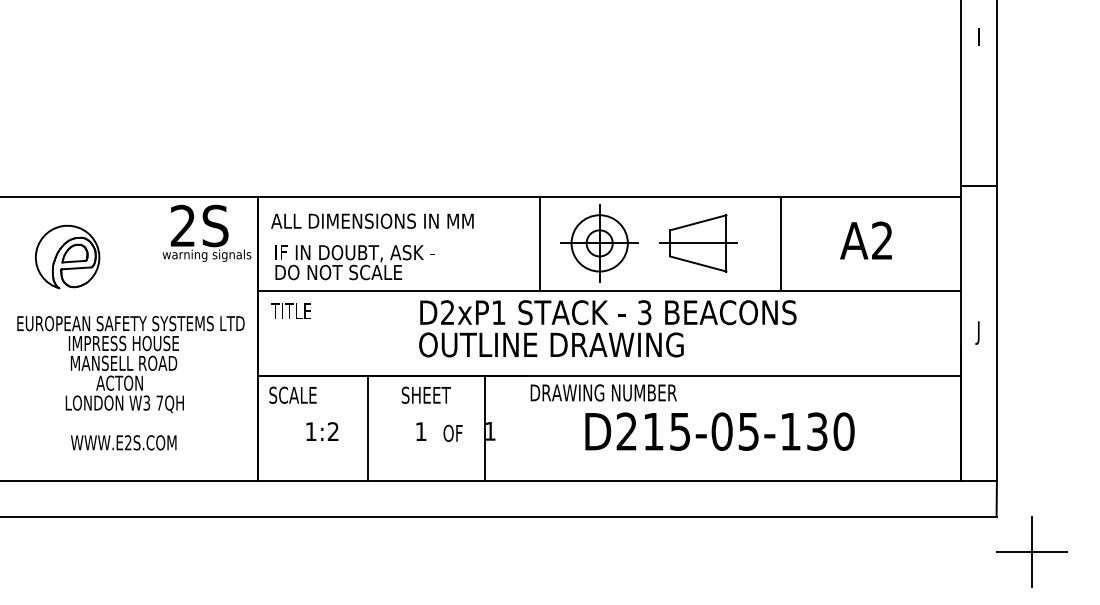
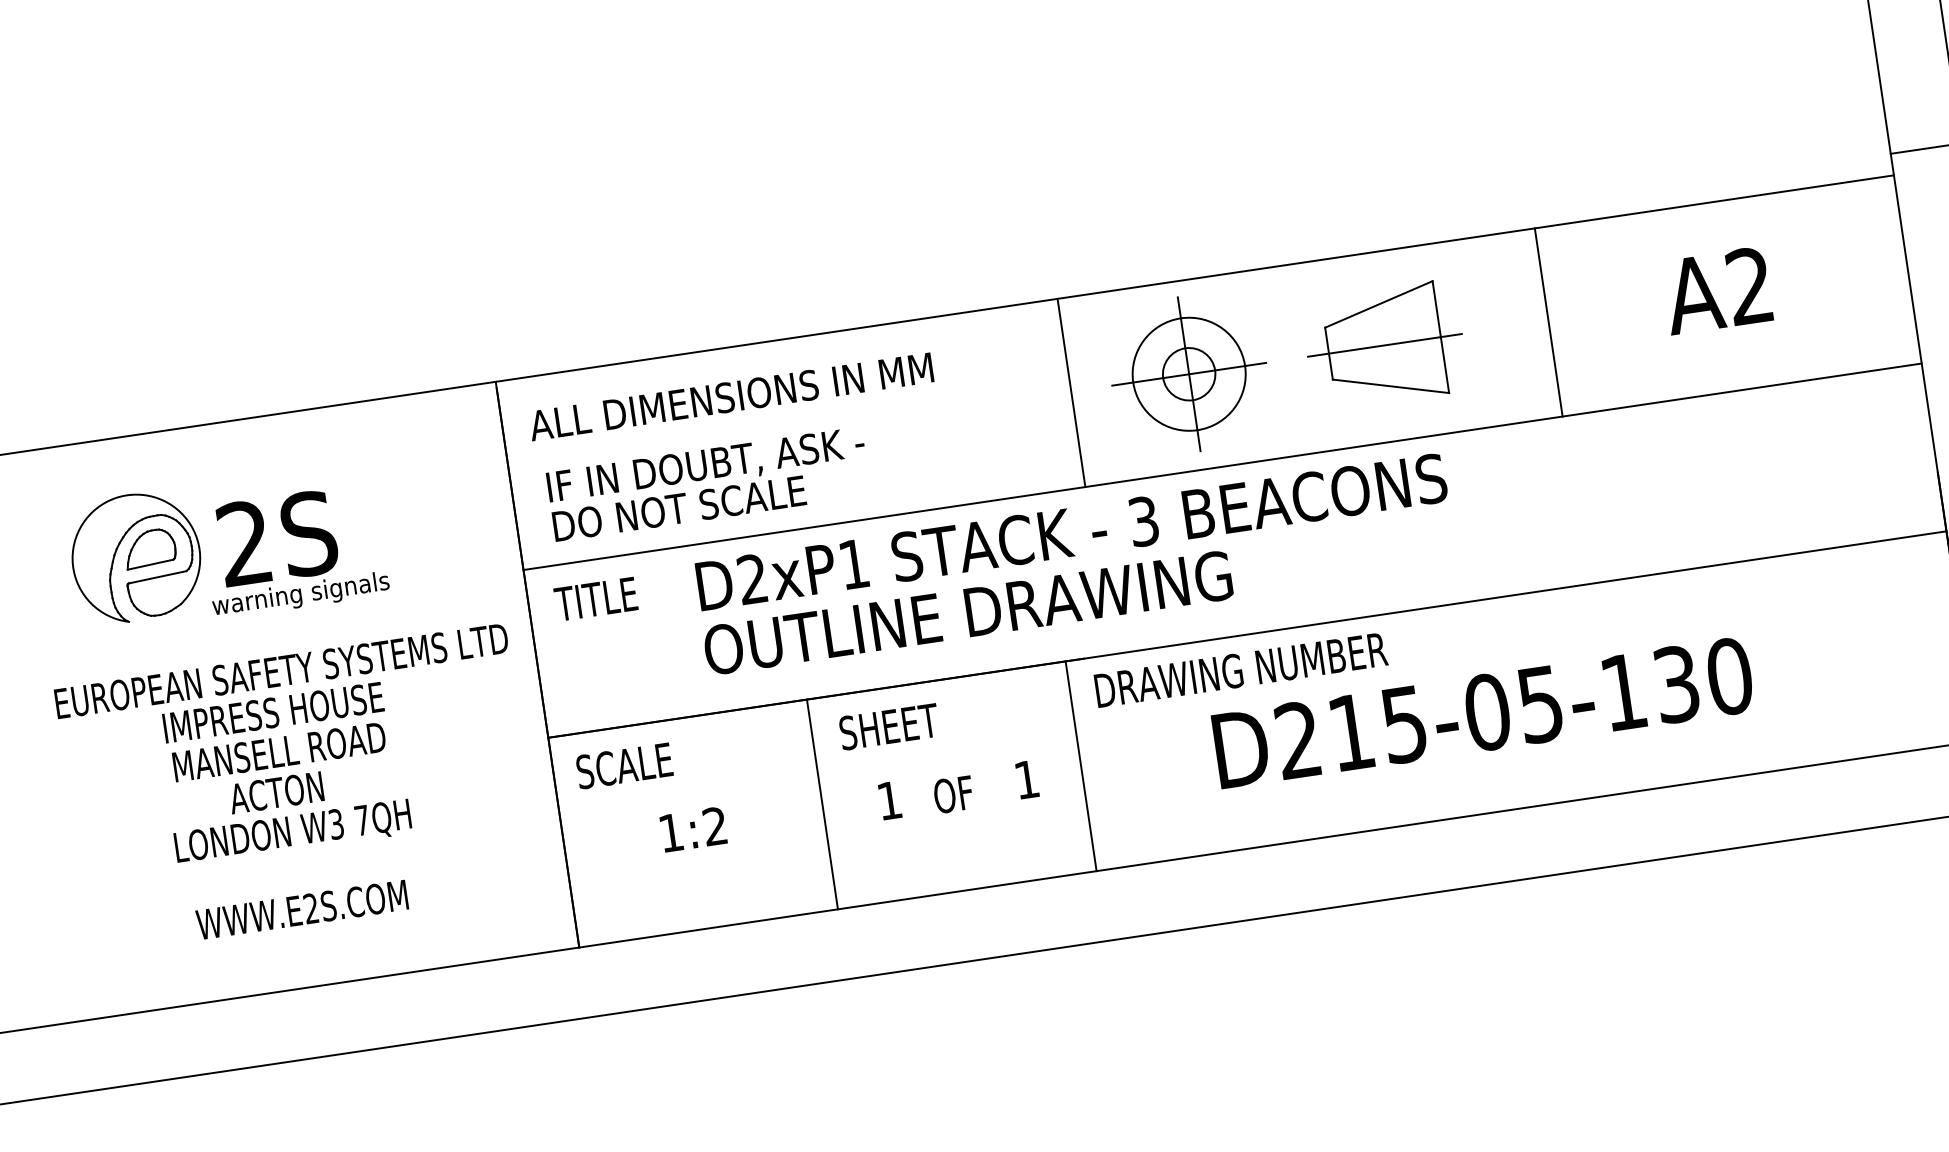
text: (206, 232) -> (293, 549), moved
text: (607, 328) -> (1074, 563), moved
line: (367, 428) -> (821, 804), moved
line: (484, 428) -> (1080, 766), moved

